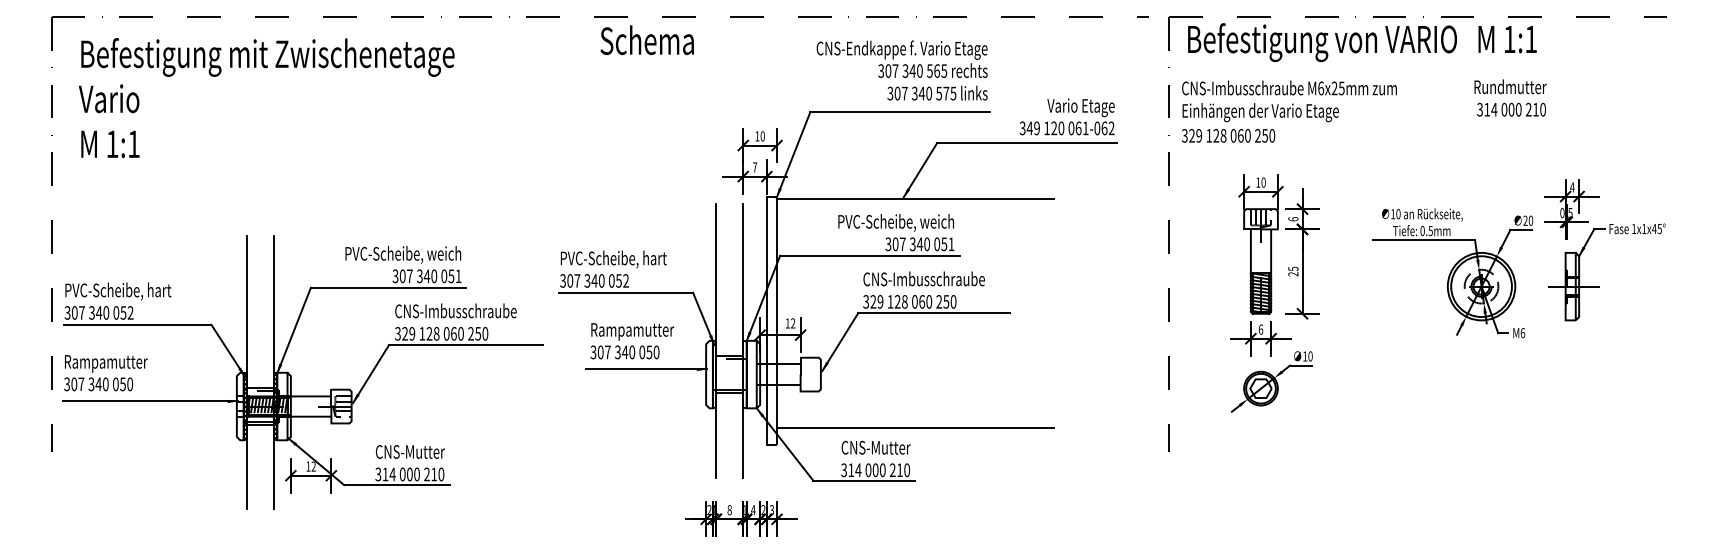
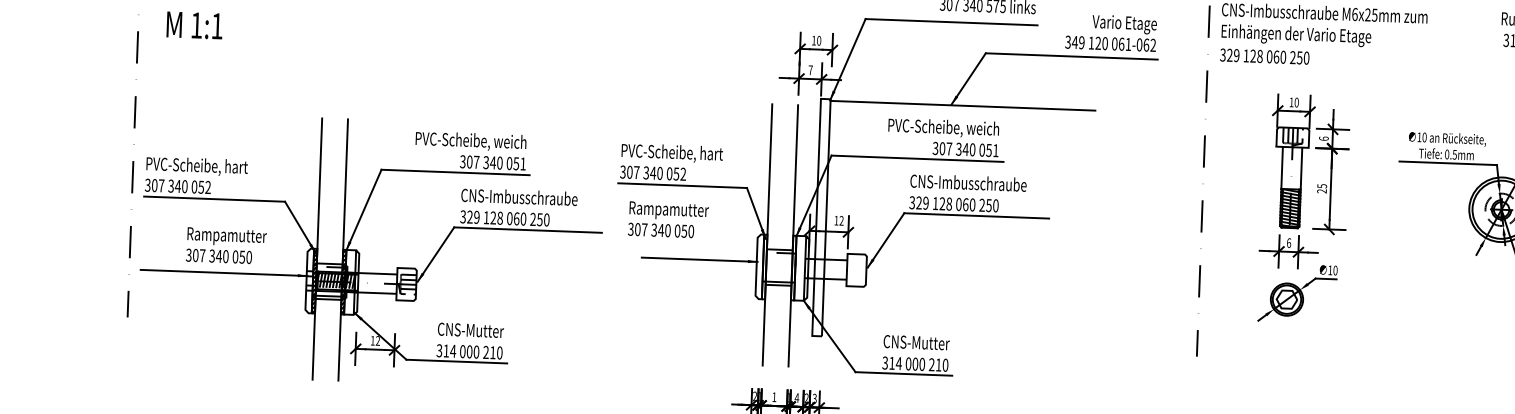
text: (632, 341) -> (668, 220), moved
text: (105, 373) -> (225, 246), moved
line: (915, 428) -> (955, 325), removed
text: (729, 510) -> (774, 397), 8 -> 1

